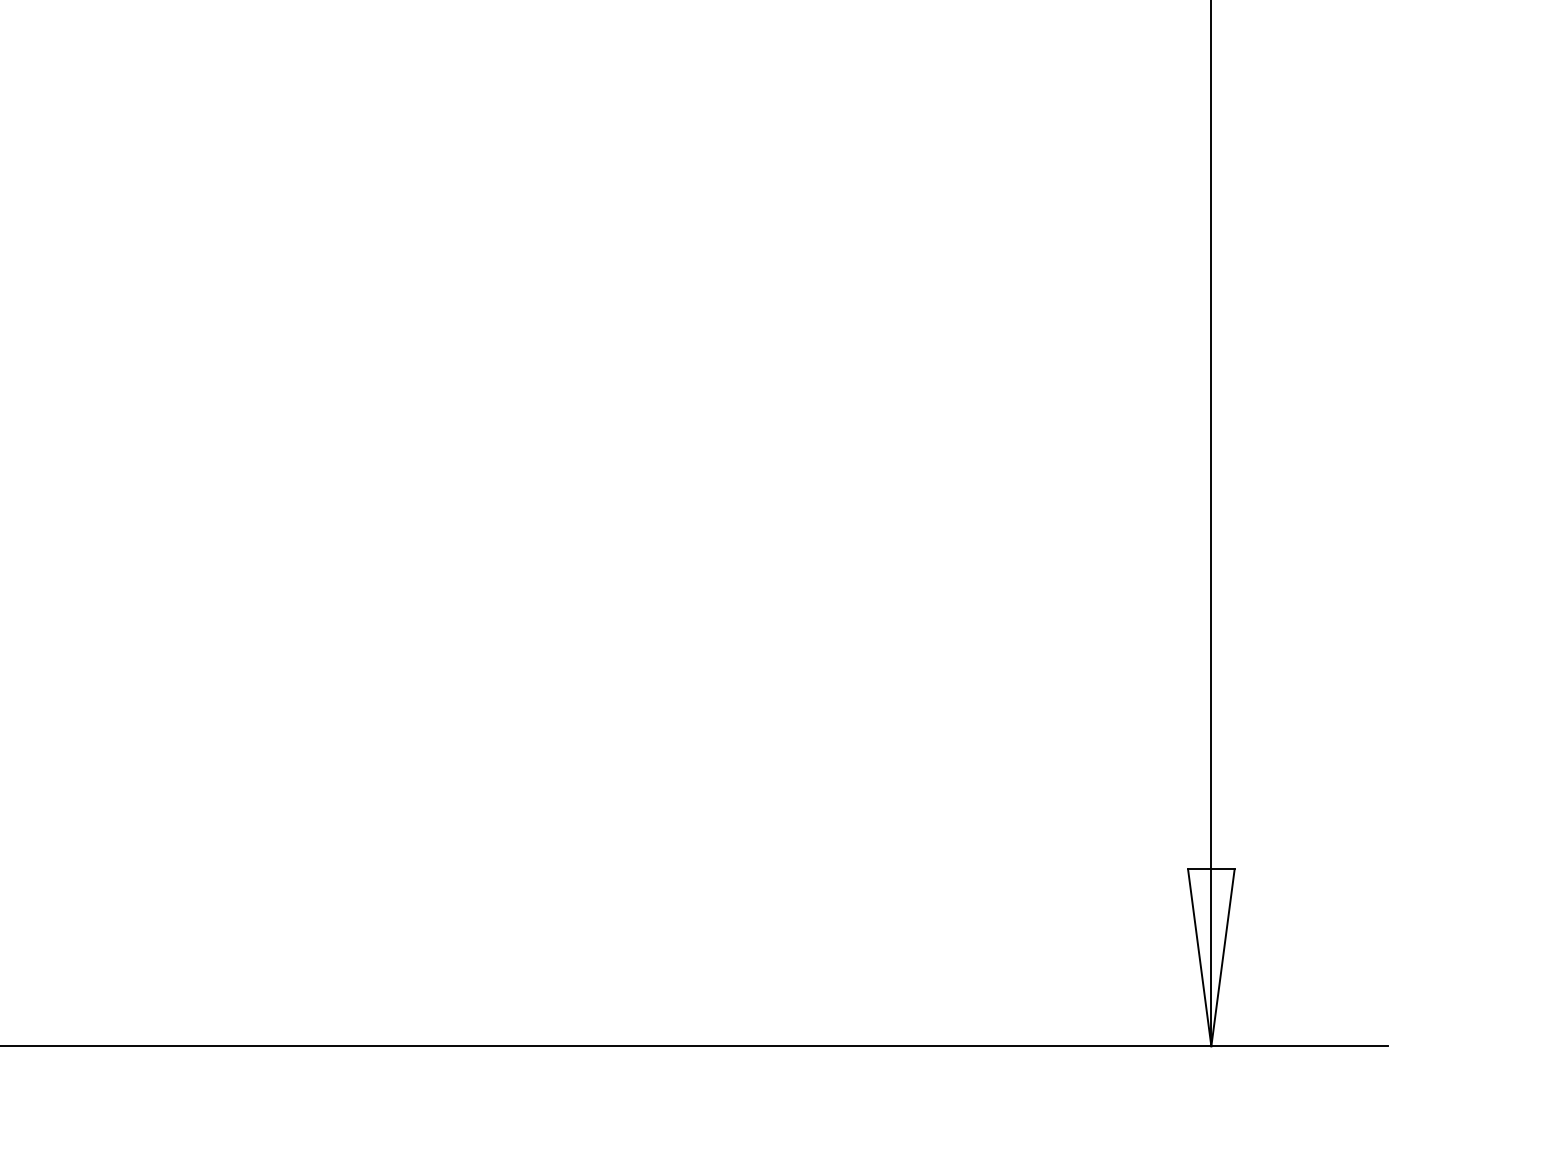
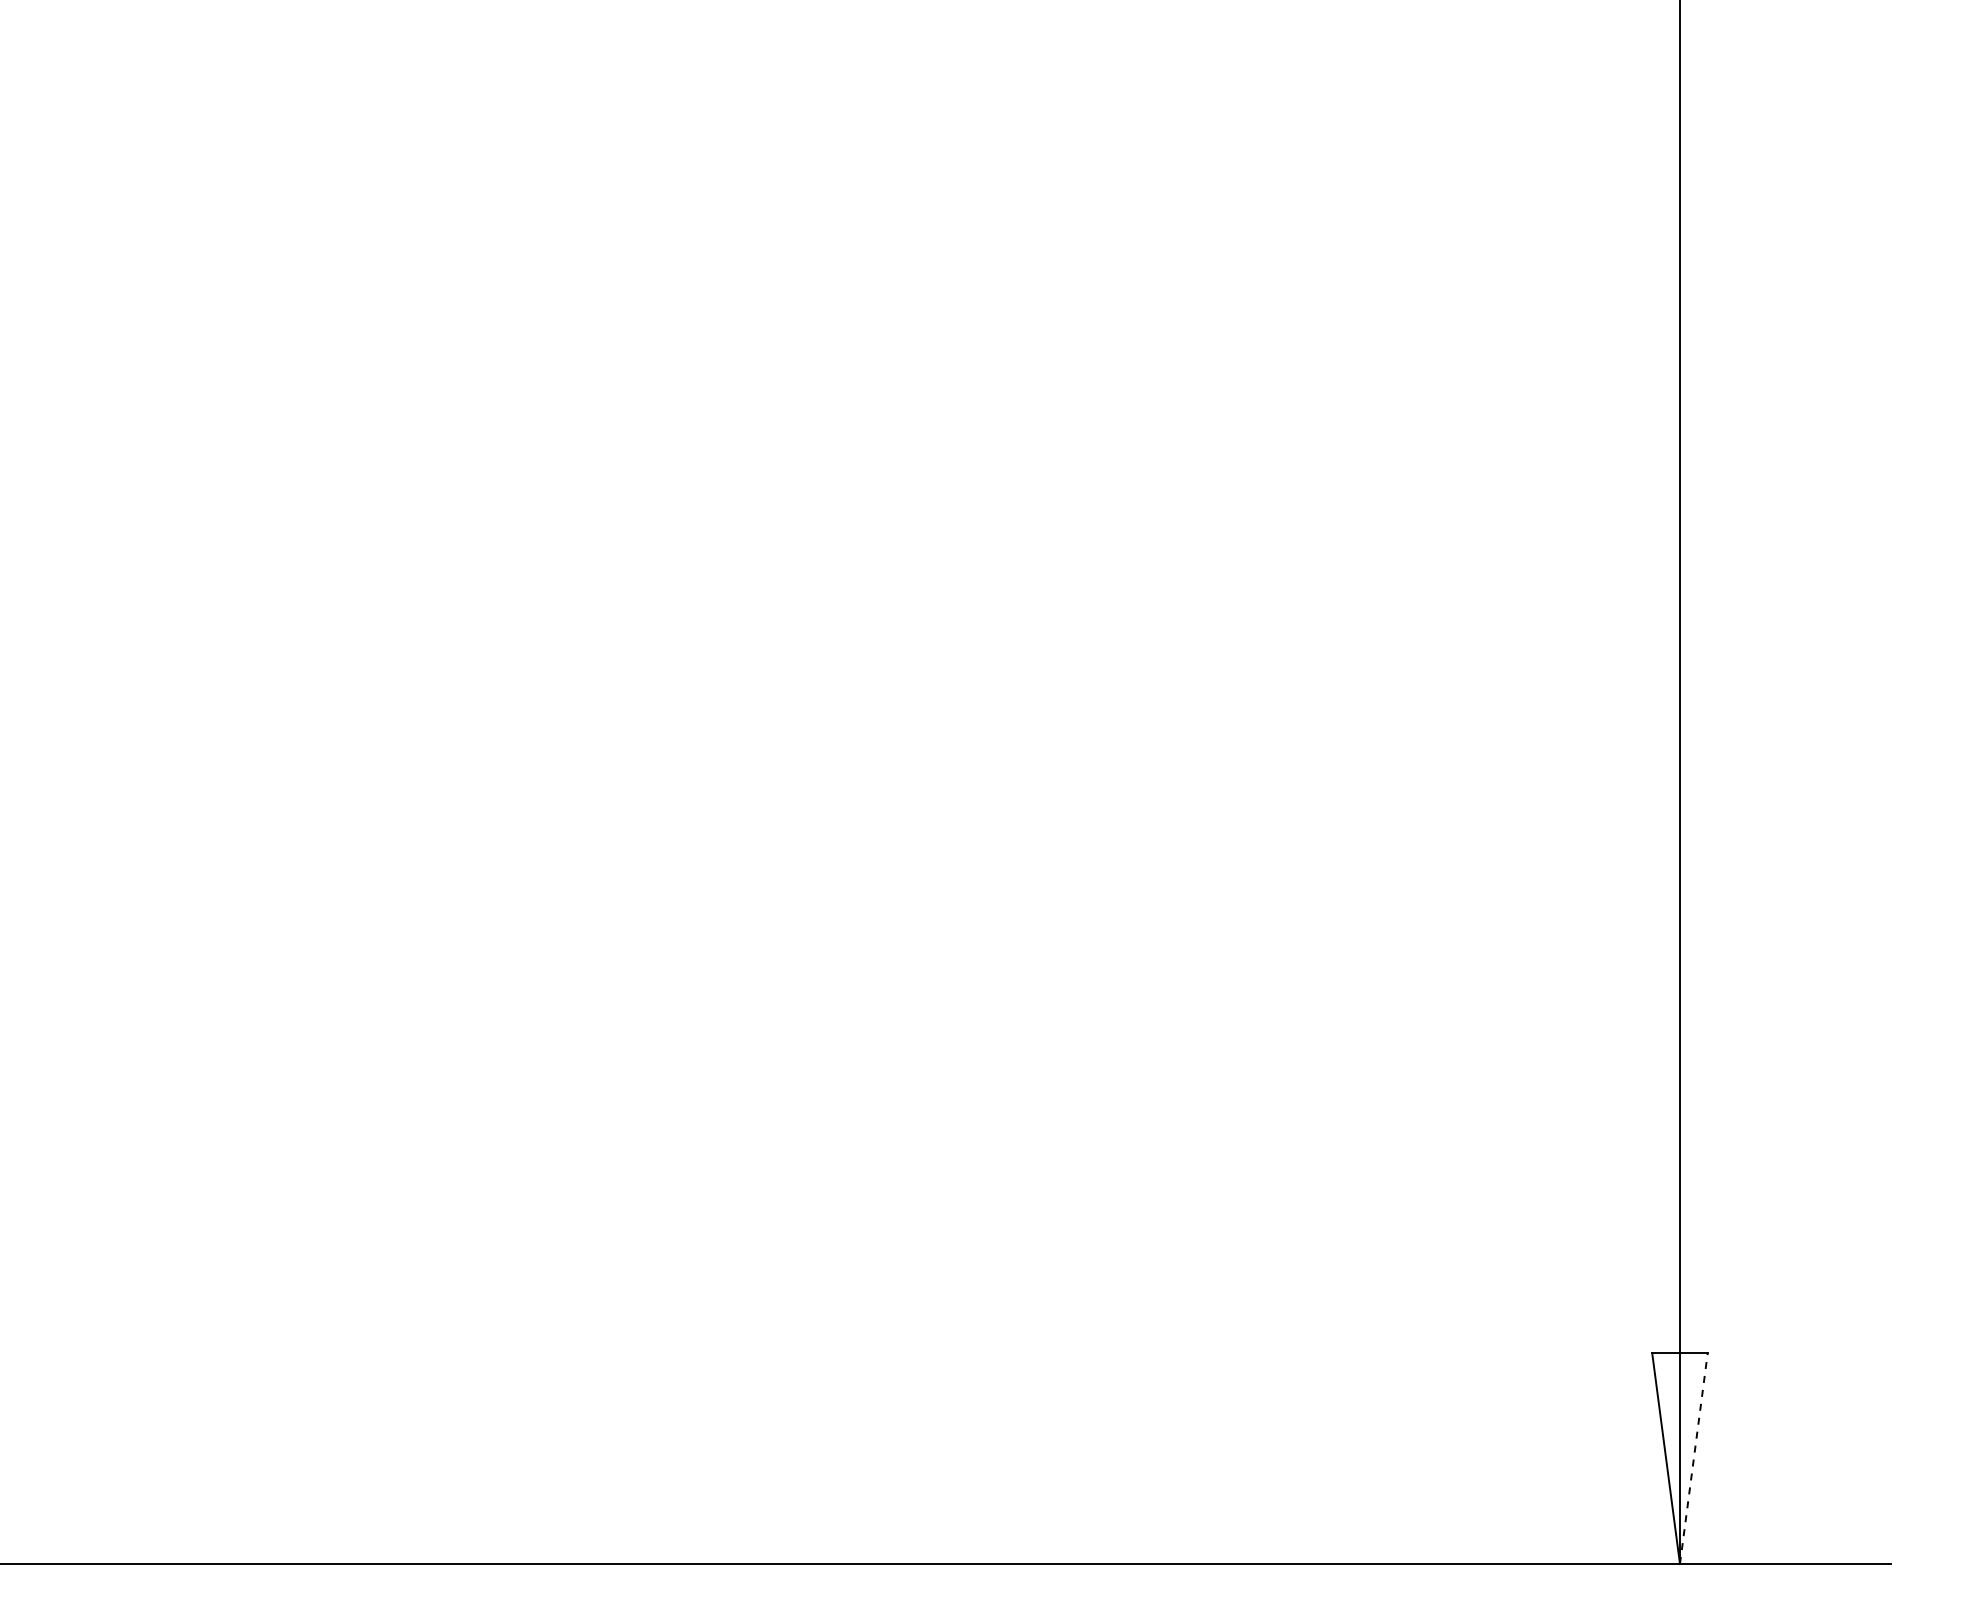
line: (1222, 957) -> (1693, 1458), solid -> dashed

